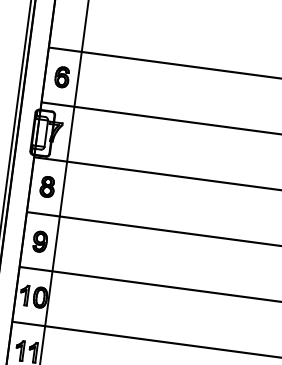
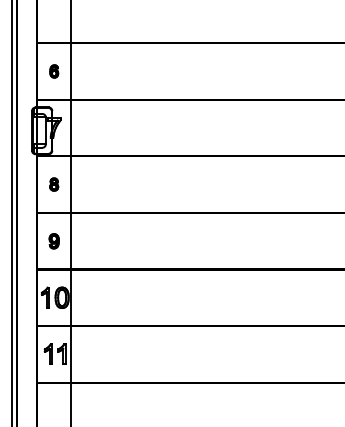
part: (61, 77) -> (53, 71), size x0.6
part: (46, 186) -> (53, 184), size x0.6
part: (39, 241) -> (53, 241), size x0.7

